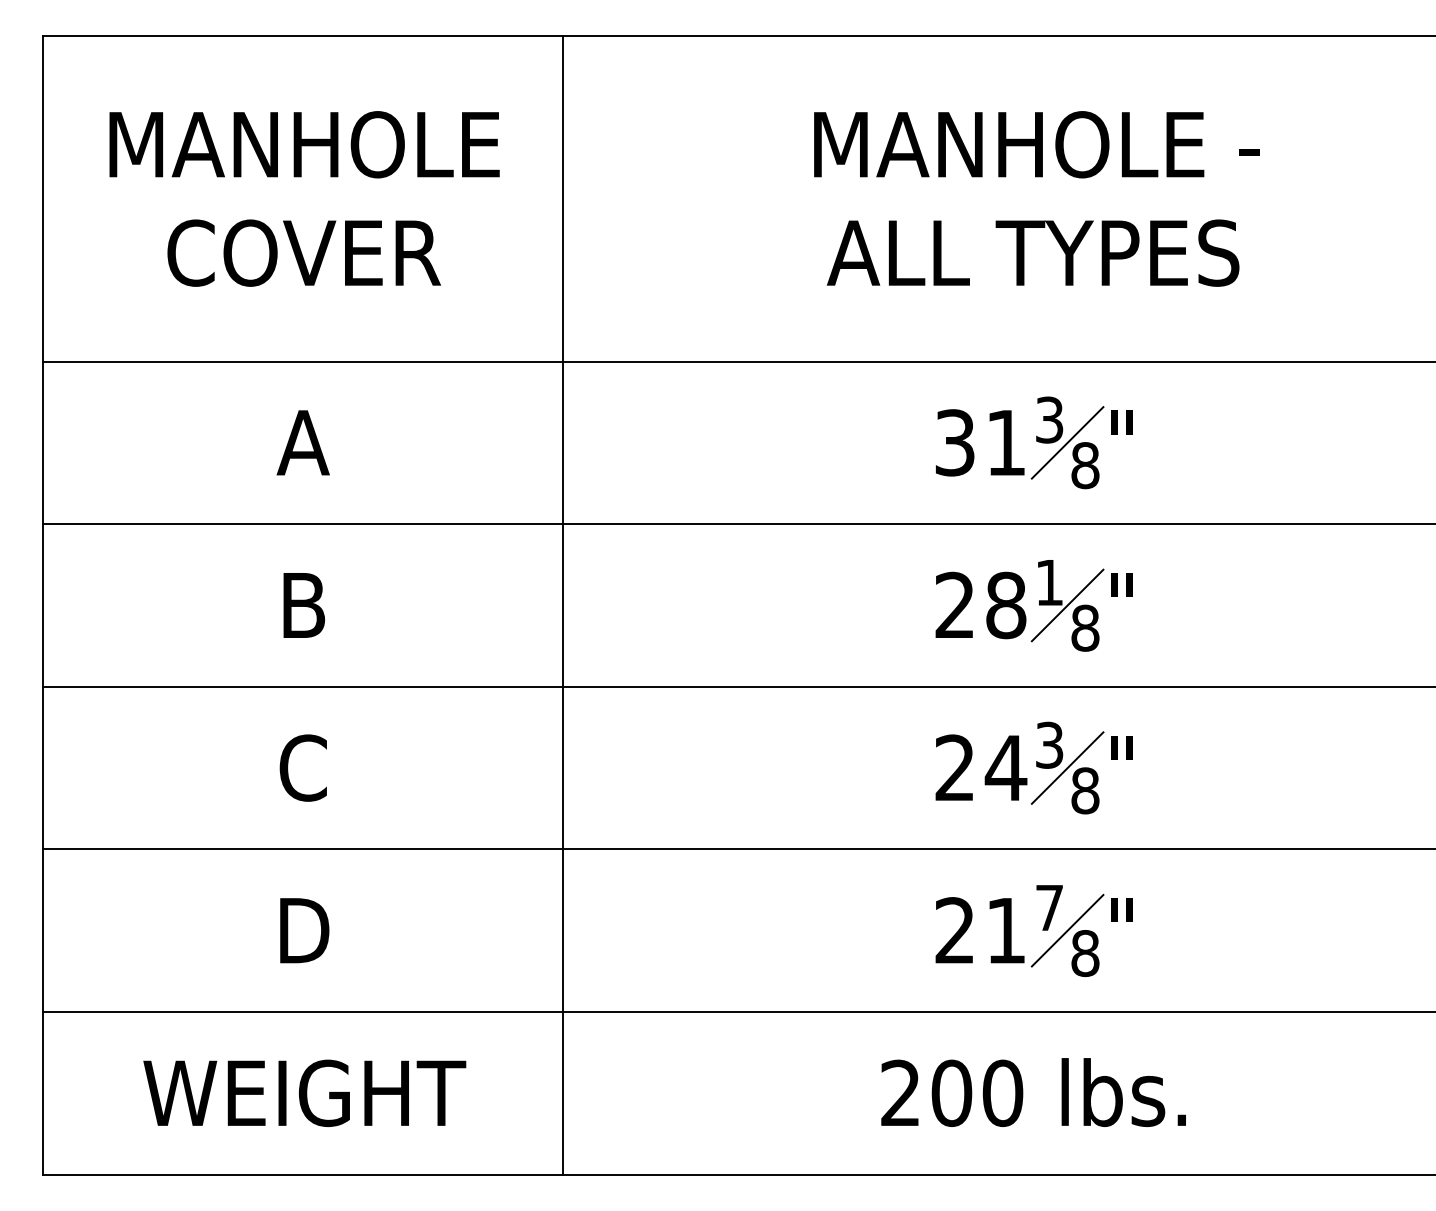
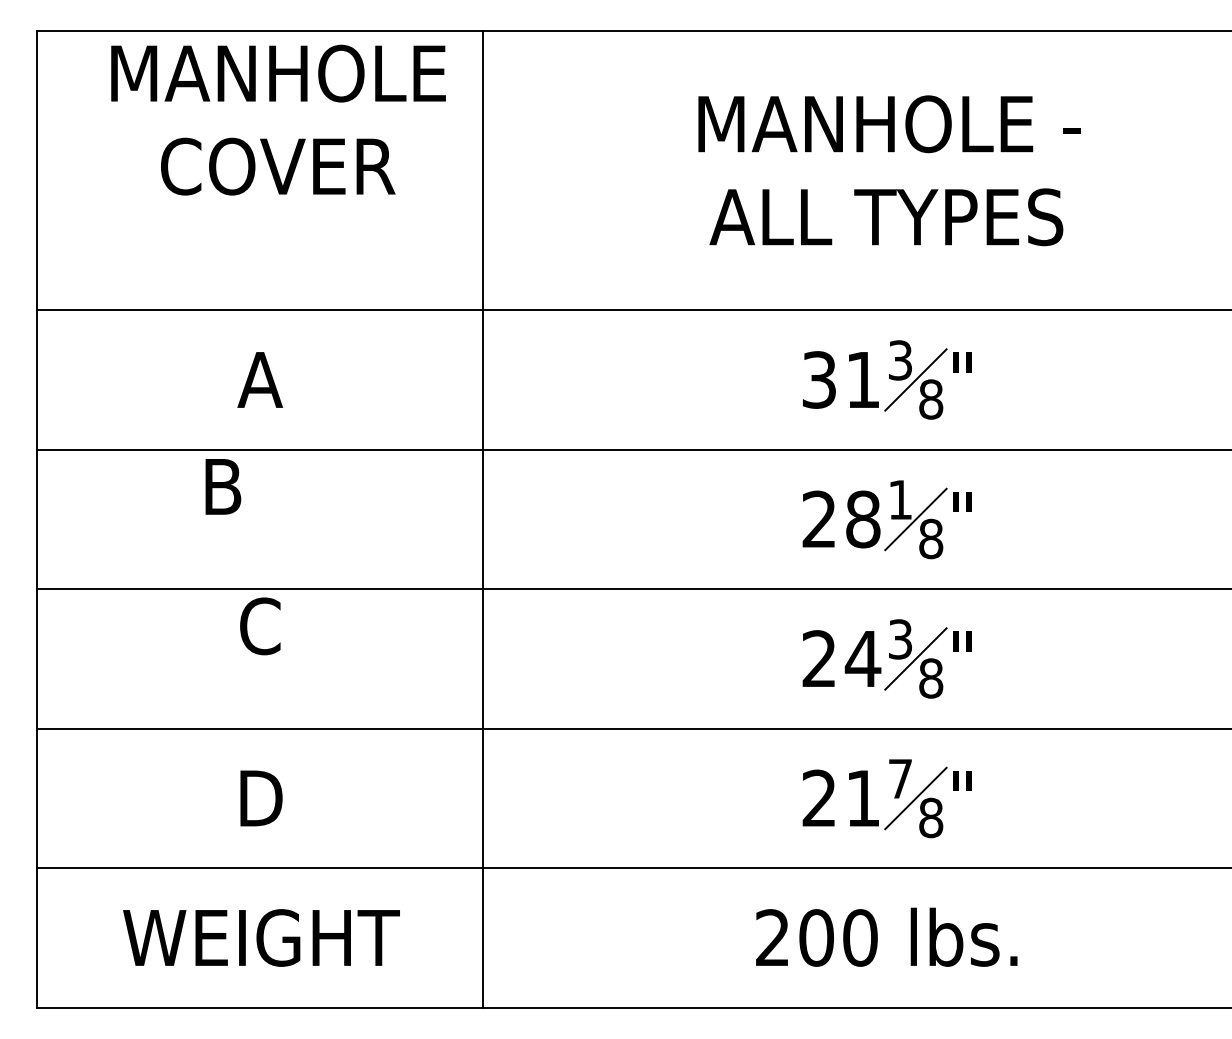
text: (304, 198) -> (278, 119), moved
text: (303, 605) -> (222, 486), moved
text: (302, 767) -> (259, 625), moved

